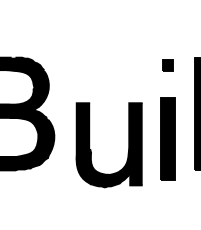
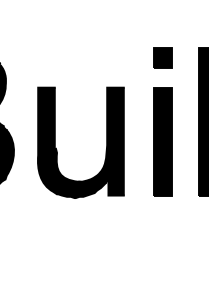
part: (167, 65) -> (162, 57), size x1.43
part: (167, 138) -> (162, 140), moved
part: (91, 149) -> (57, 148), moved

